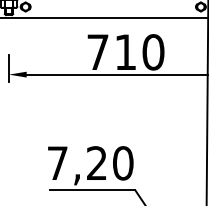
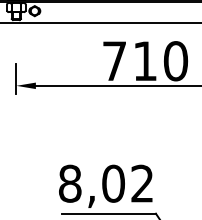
text: (90, 163) -> (106, 183), 7,20 -> 8,02

